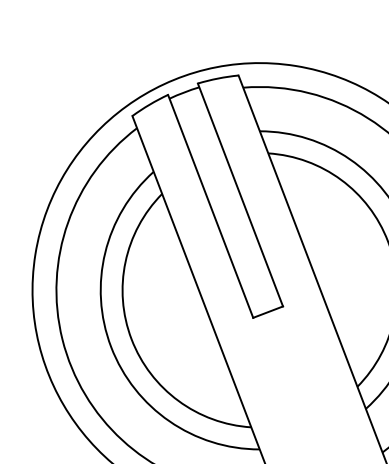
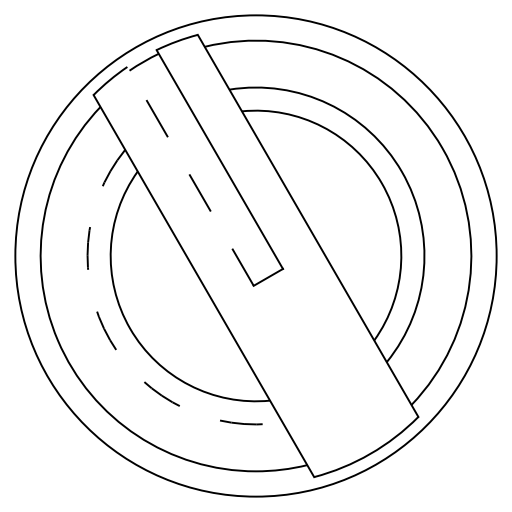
line: (210, 205) -> (190, 175), solid -> dashed
arc: (111, 347) -> (110, 340), solid -> dashed

